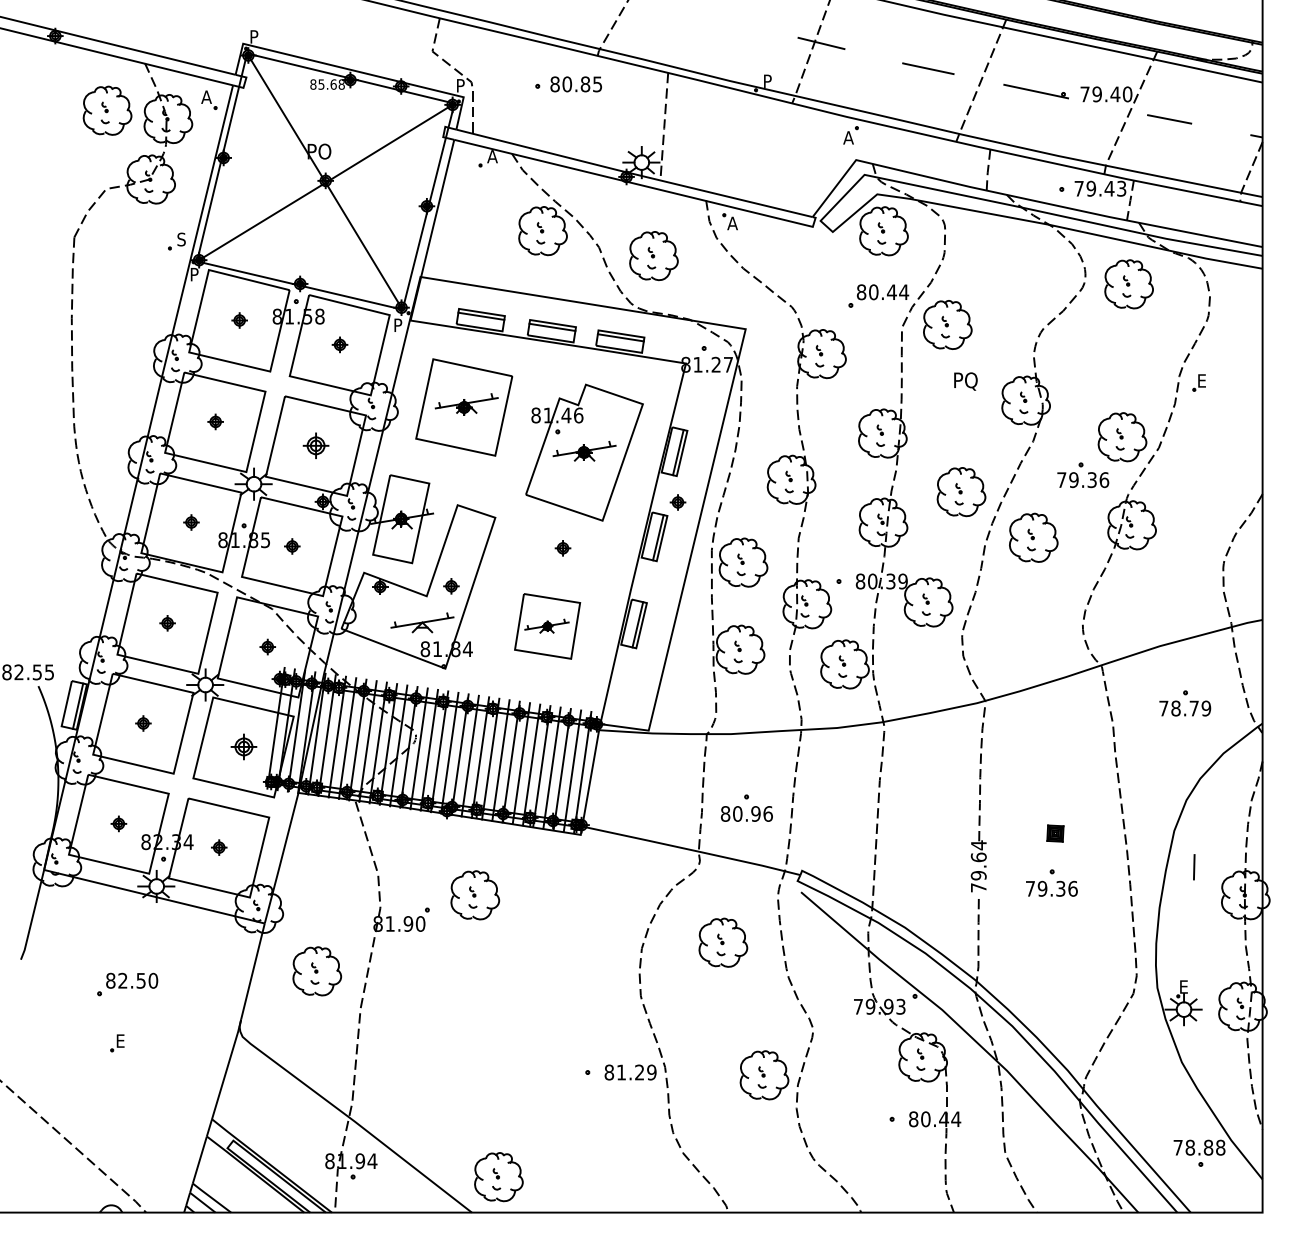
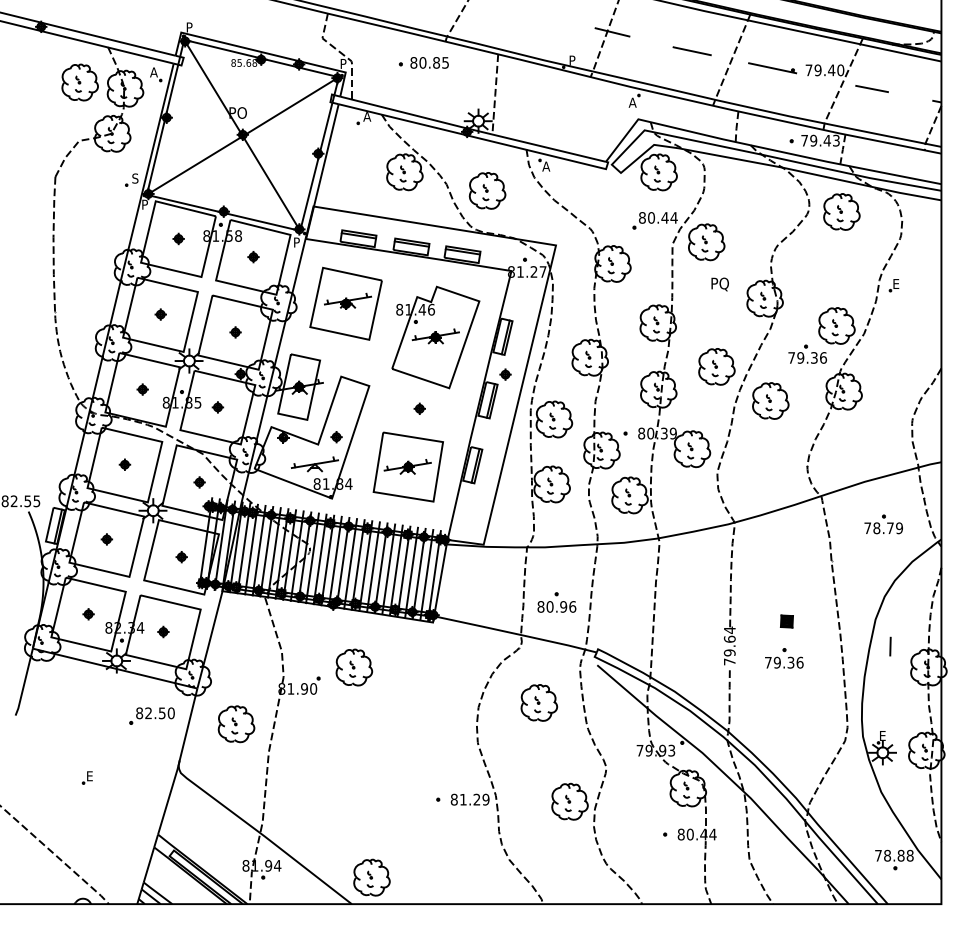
part: (315, 445) -> (235, 332), size x0.62
part: (546, 625) -> (407, 466), size x1.43
part: (243, 747) -> (181, 557), size x0.62
part: (126, 983) -> (151, 715), moved

